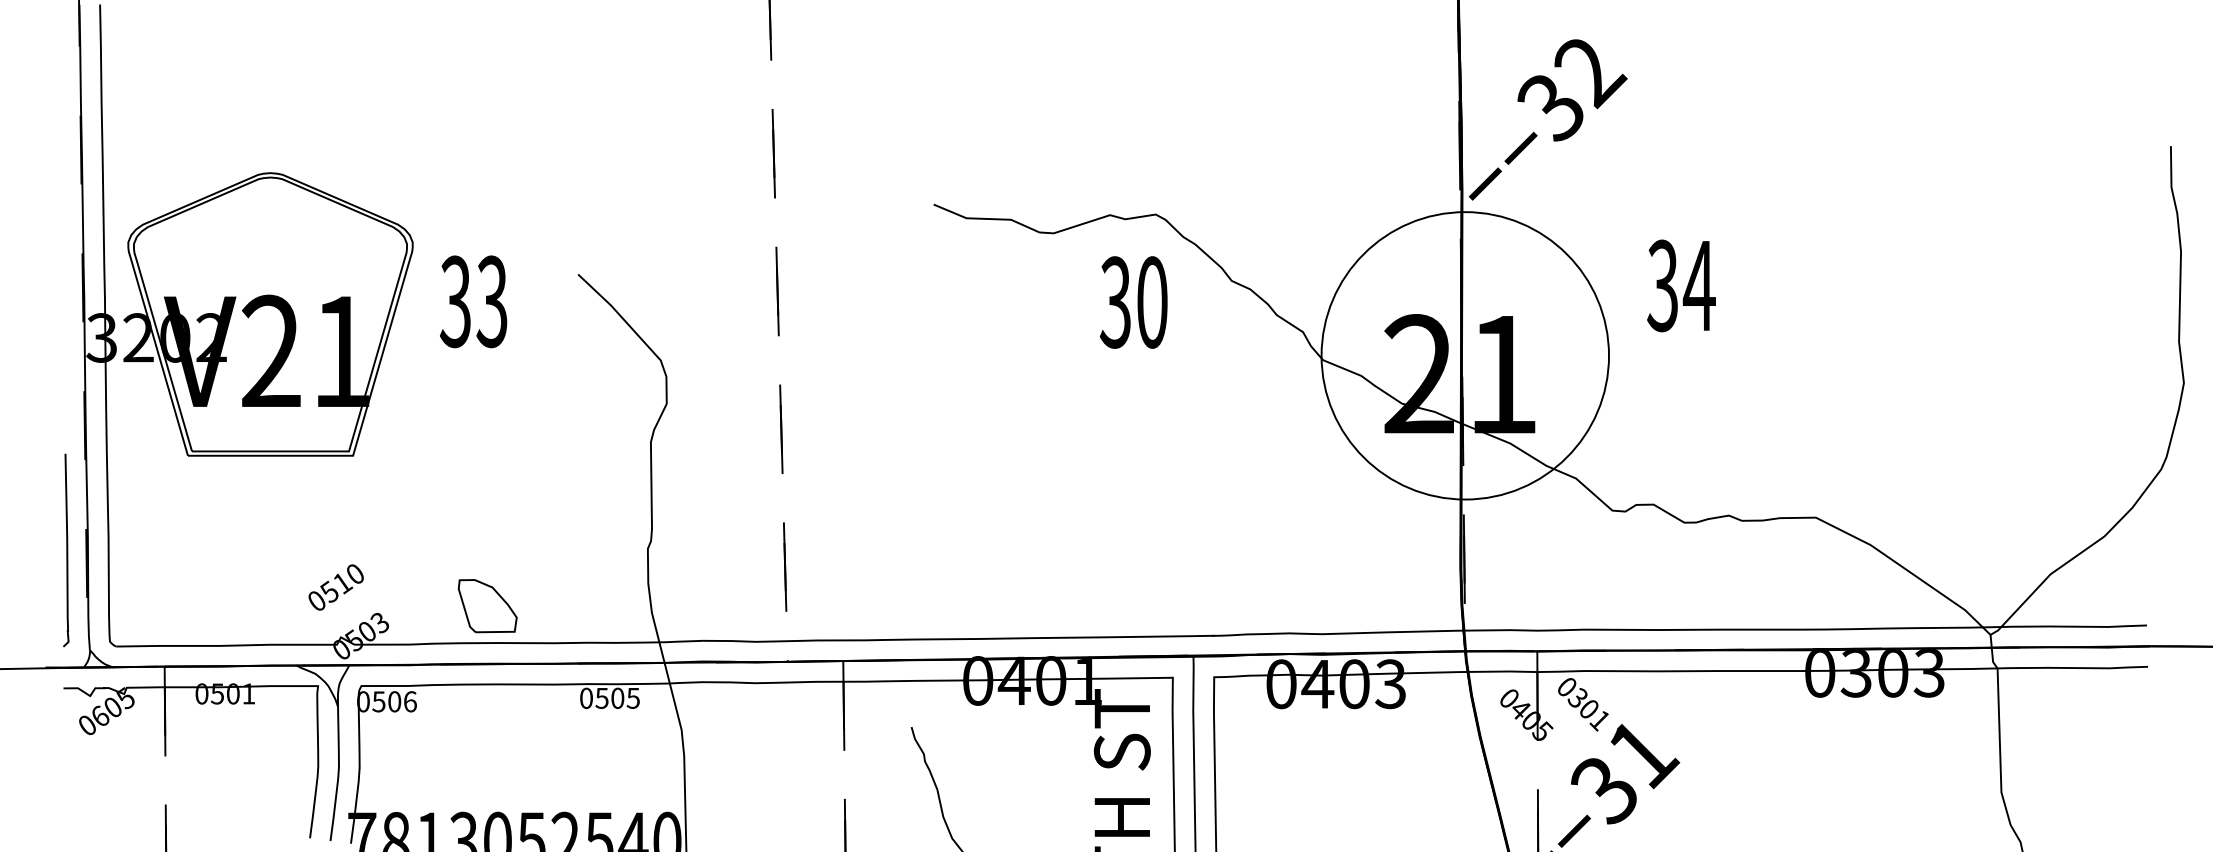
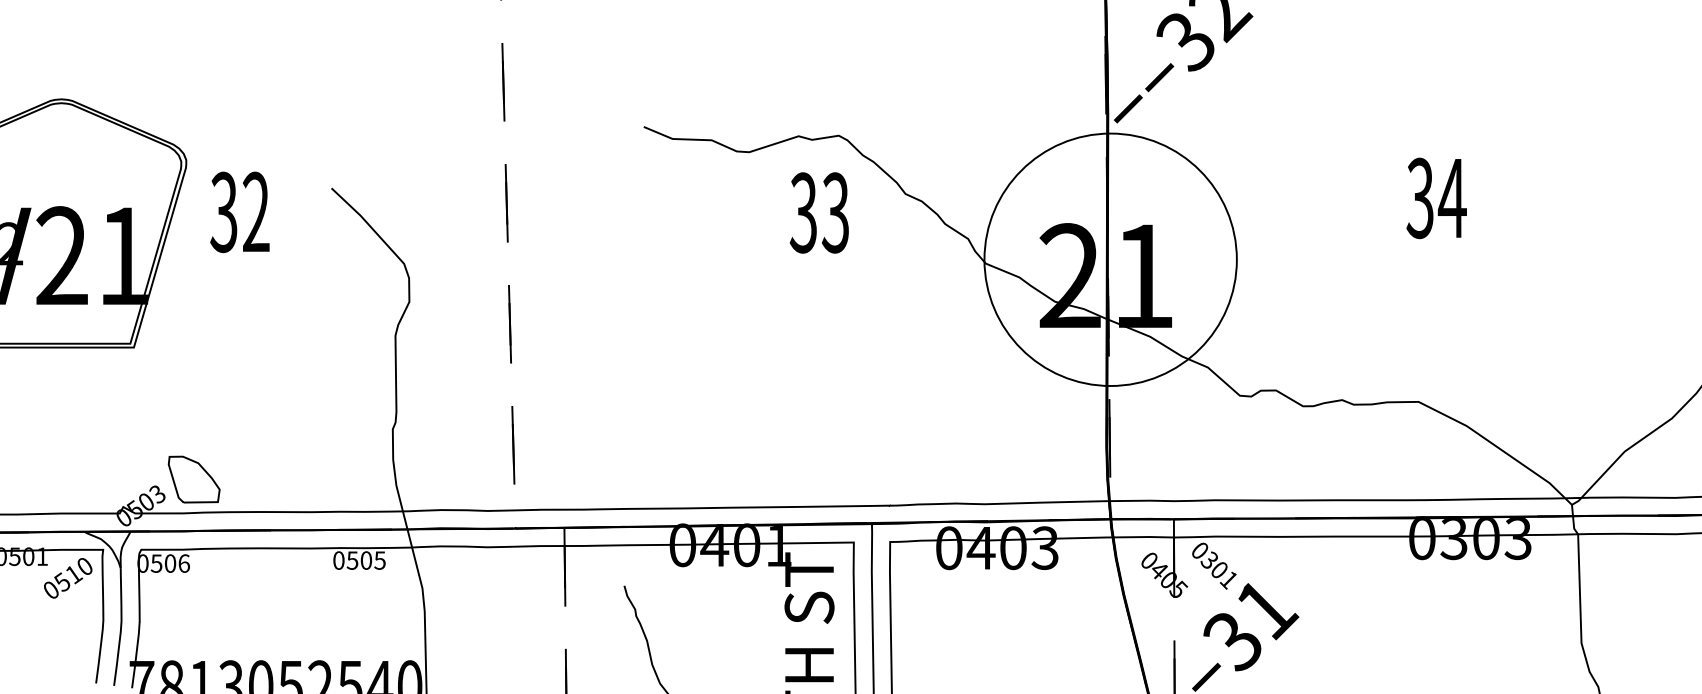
text: (1681, 285) -> (1436, 198), moved
text: (491, 301) -> (255, 212), 33 -> 32
text: (1151, 302) -> (835, 212), 30 -> 33
text: (335, 587) -> (67, 578), moved
part: (487, 606) -> (194, 479), moved

